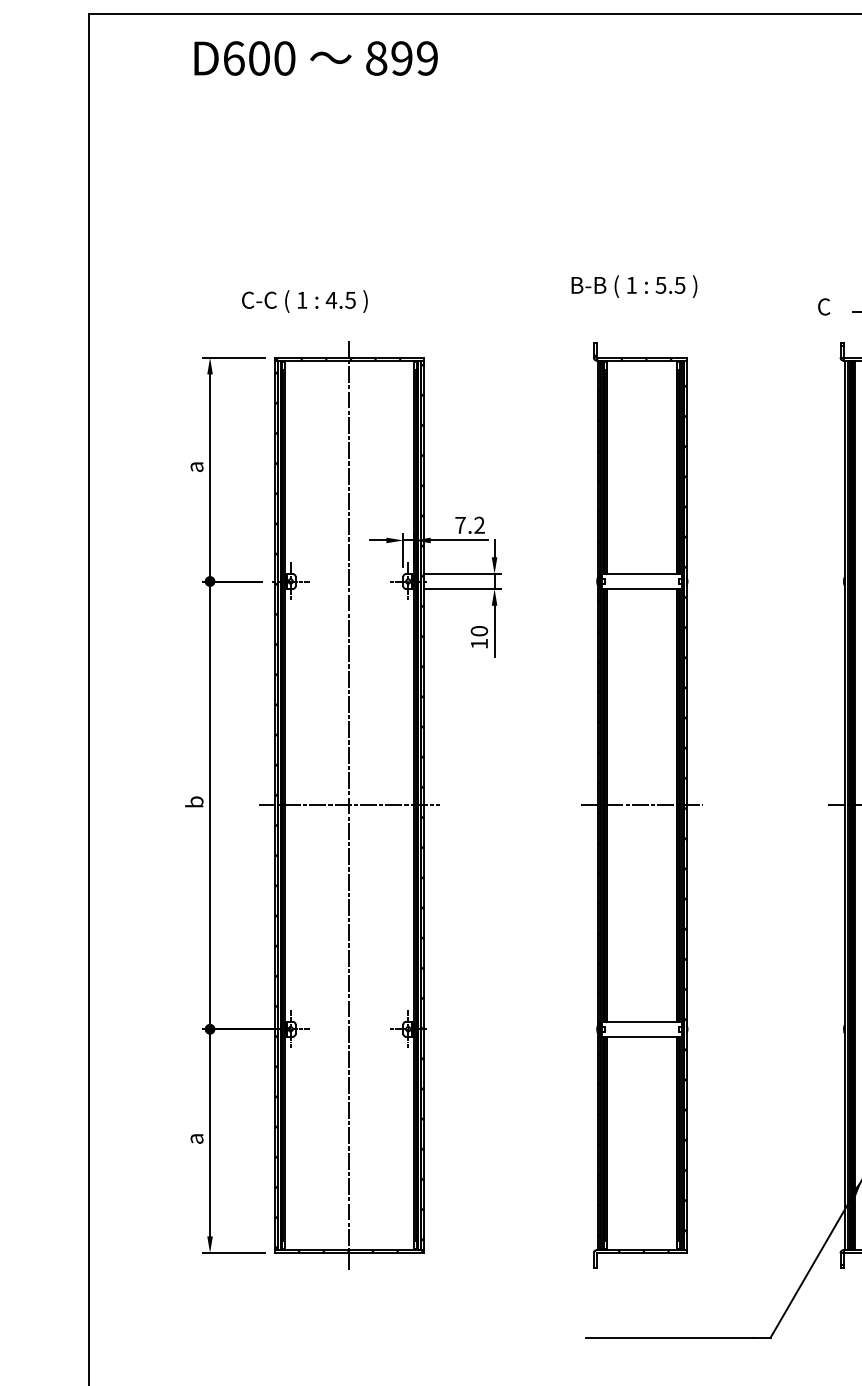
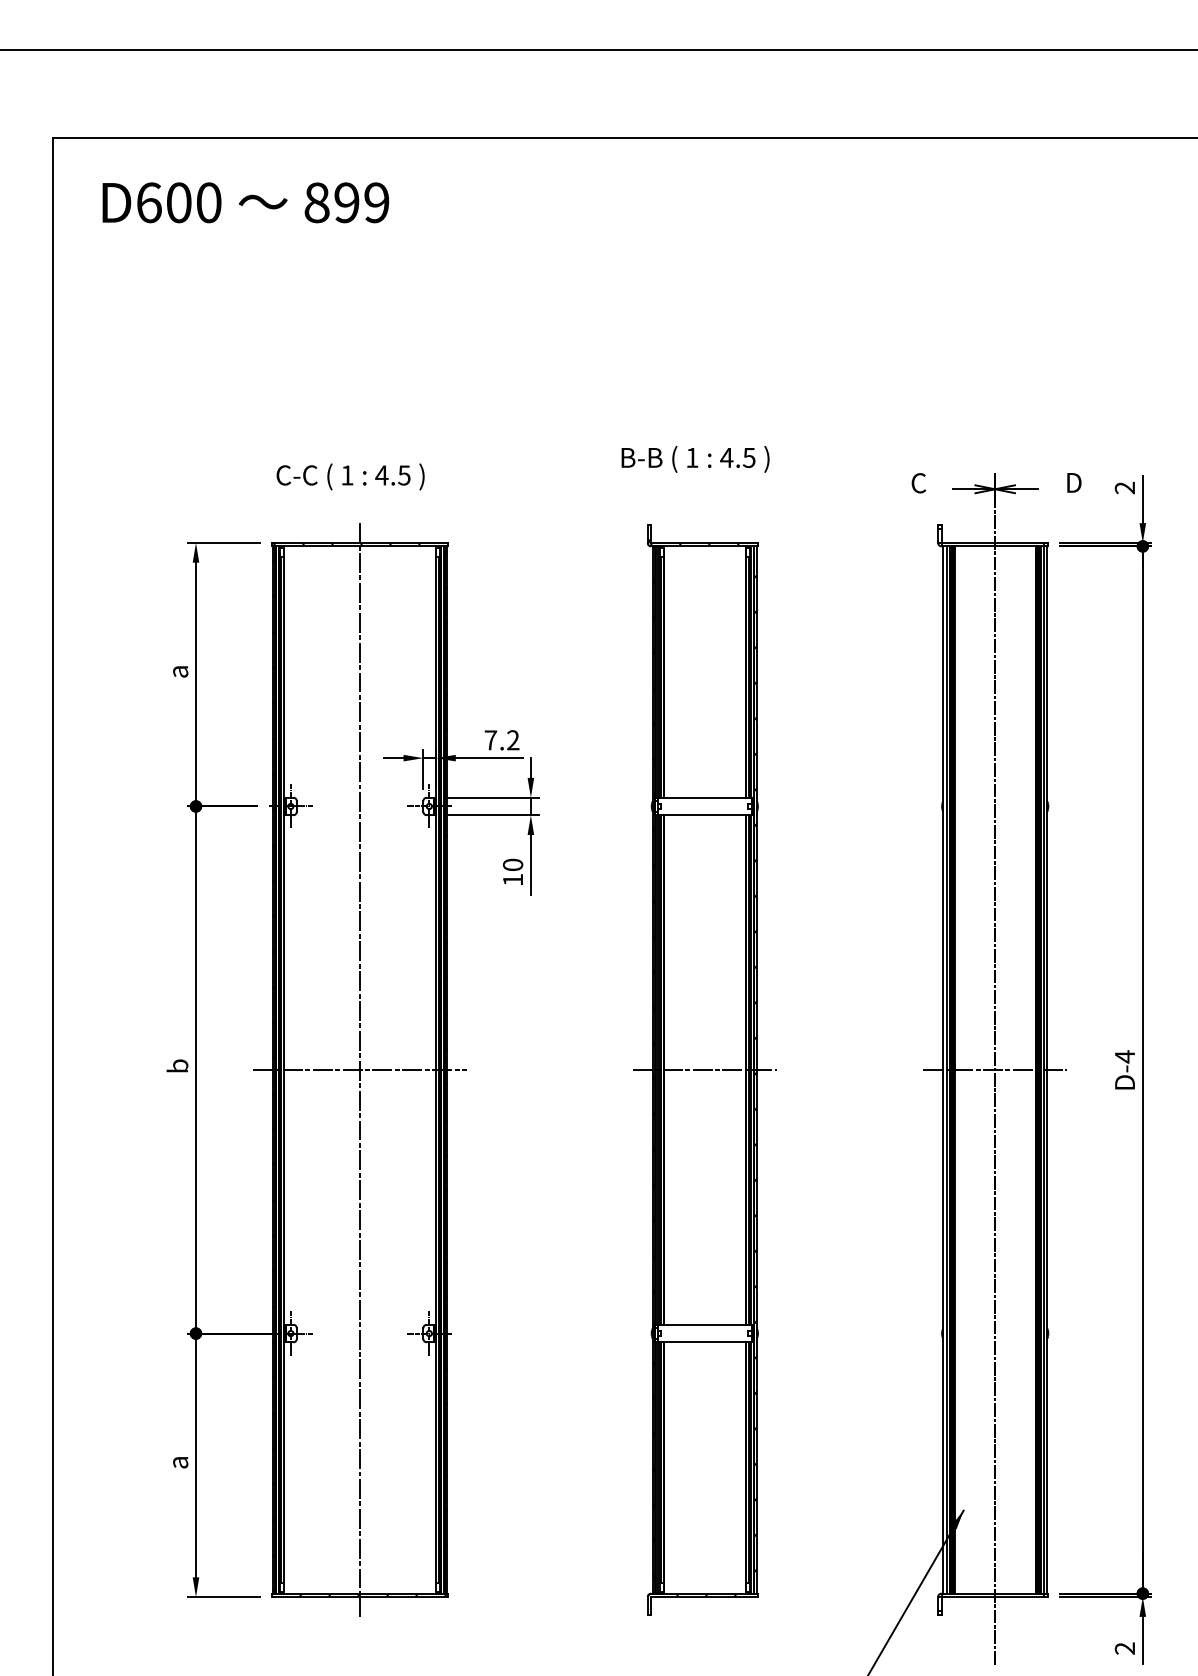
text: (315, 58) -> (245, 202), moved
text: (660, 285) -> (726, 458), 5.5 -> 4.5
text: (304, 301) -> (350, 476), moved

